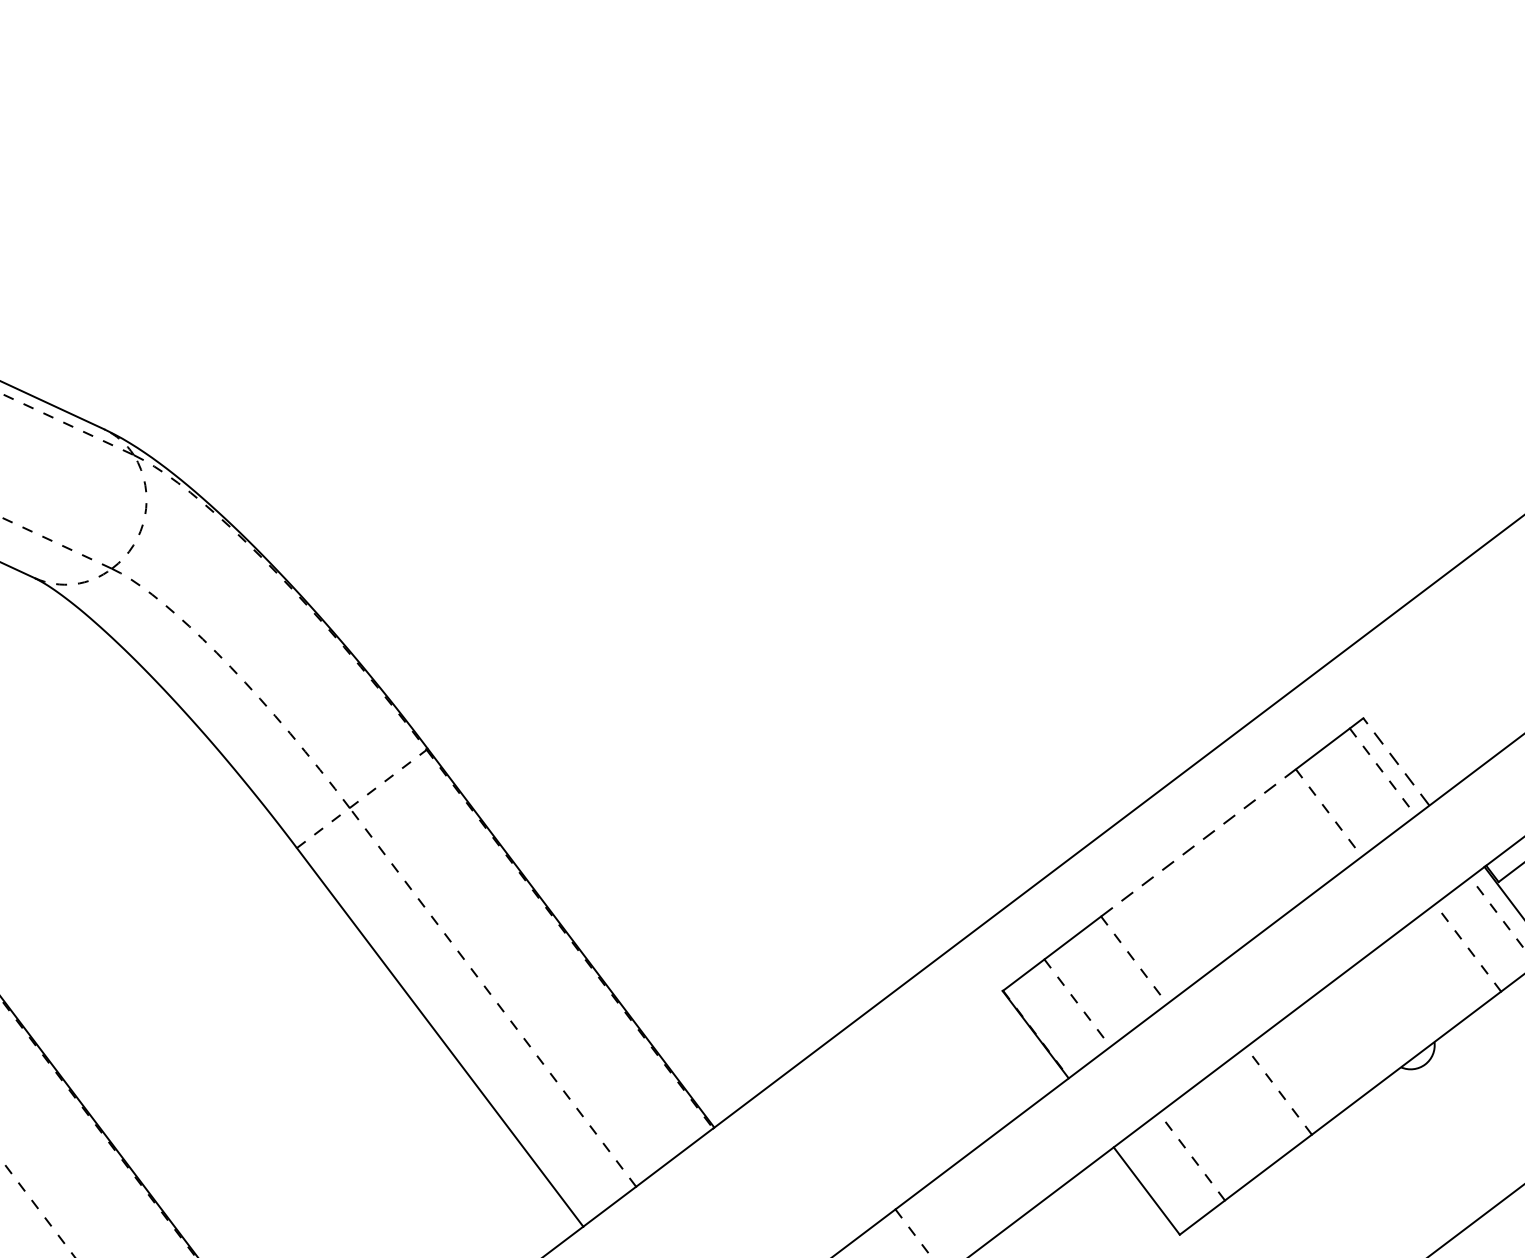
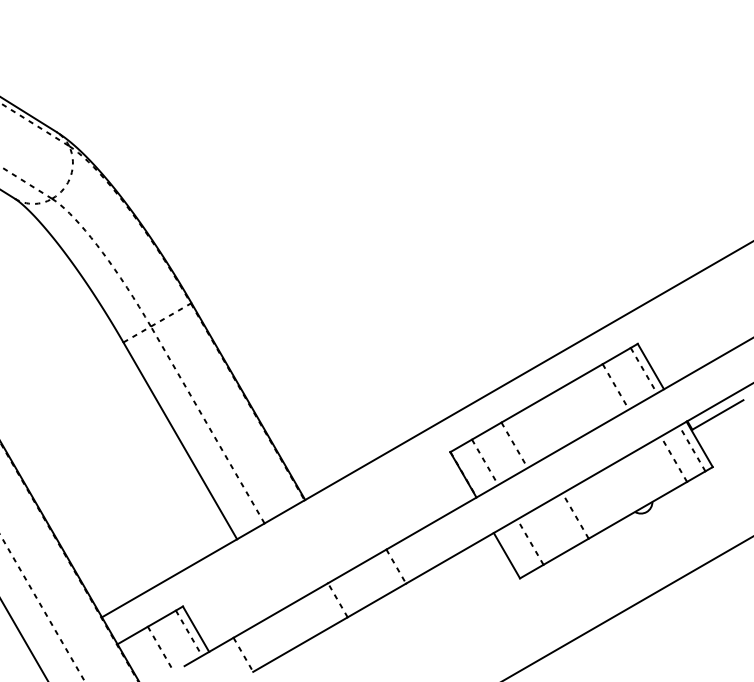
line: (1395, 761) -> (650, 366), dashed -> solid
line: (1199, 843) -> (552, 393), dashed -> solid

